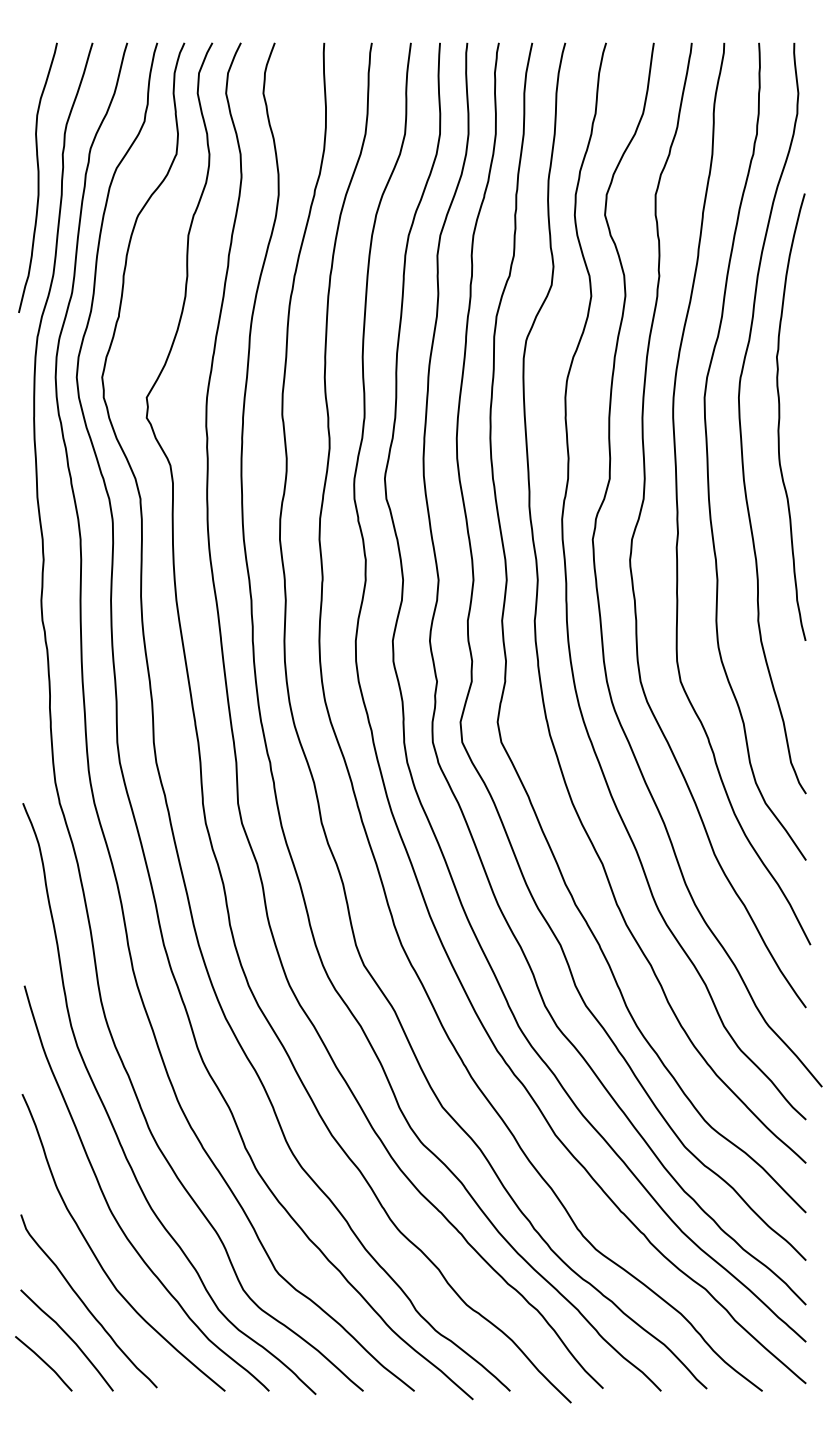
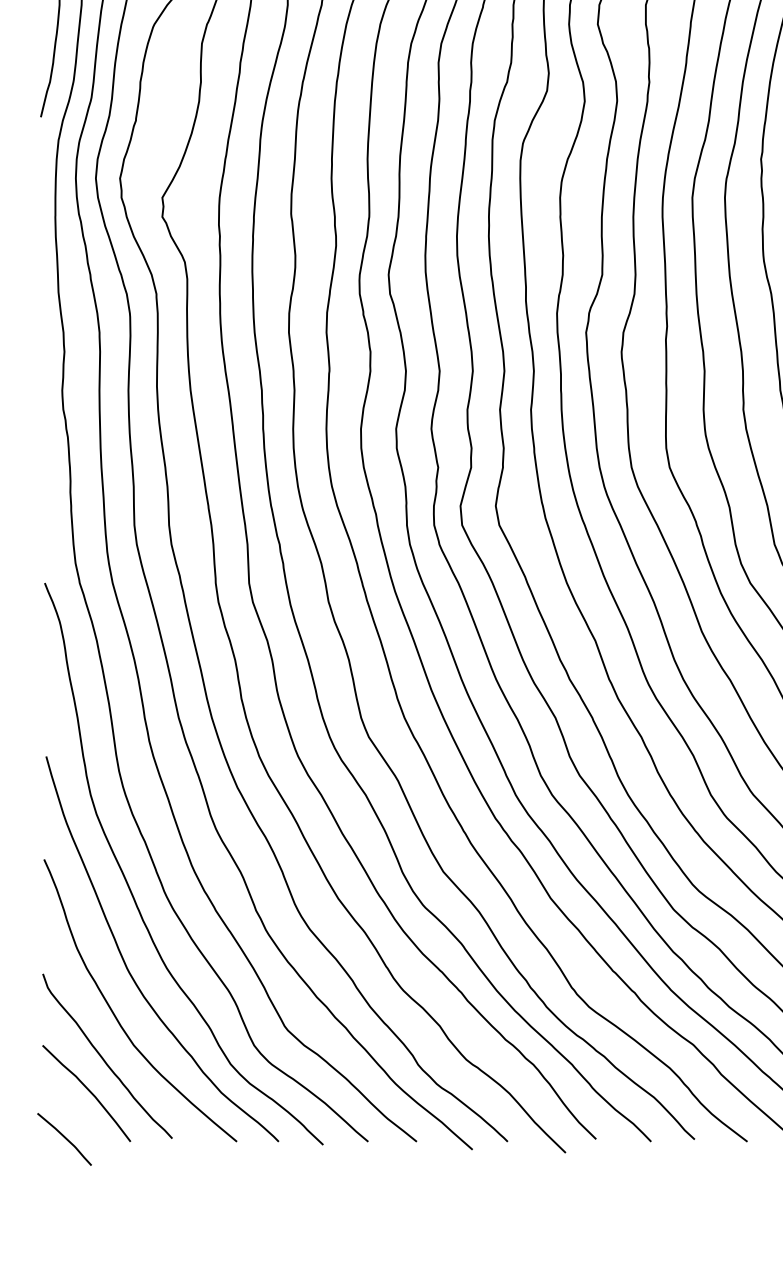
curve: (43, 1362) -> (64, 1138), moved

